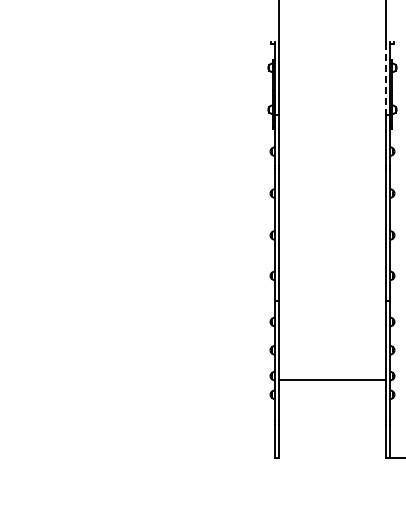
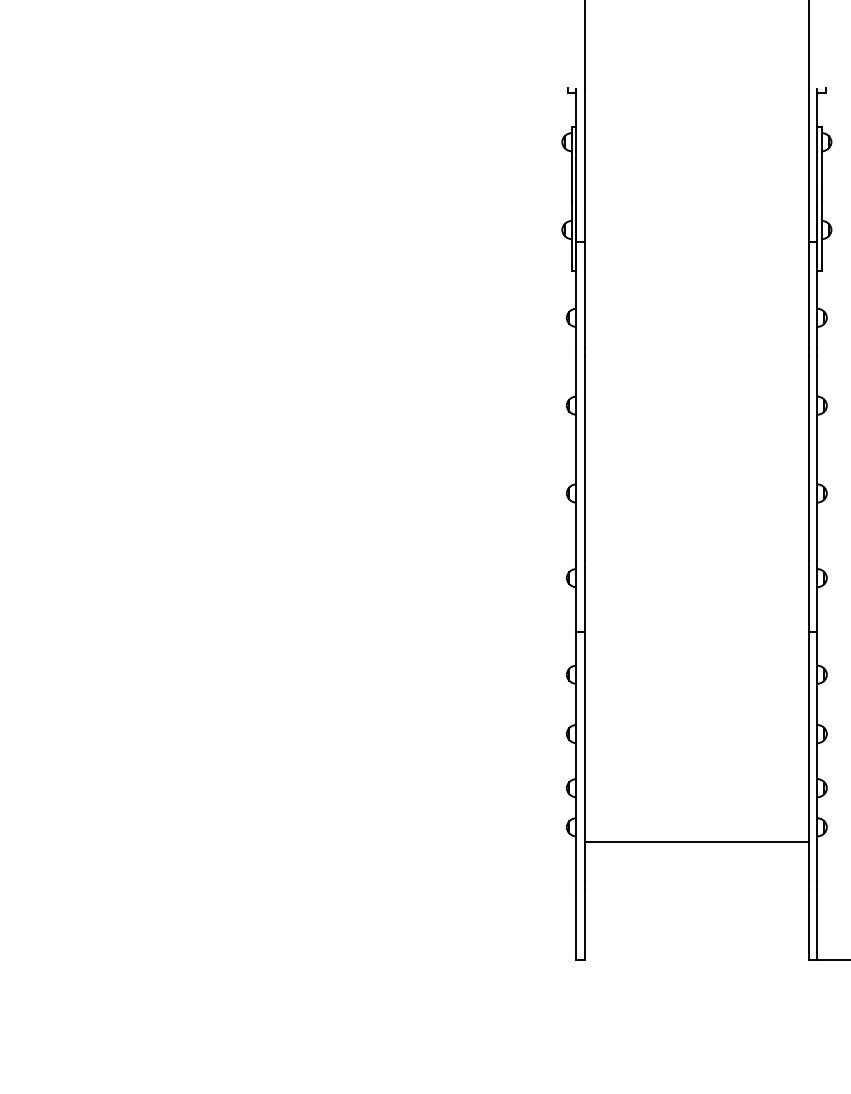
line: (385, 79) -> (807, 166), dashed -> solid
line: (332, 380) -> (696, 843), moved

